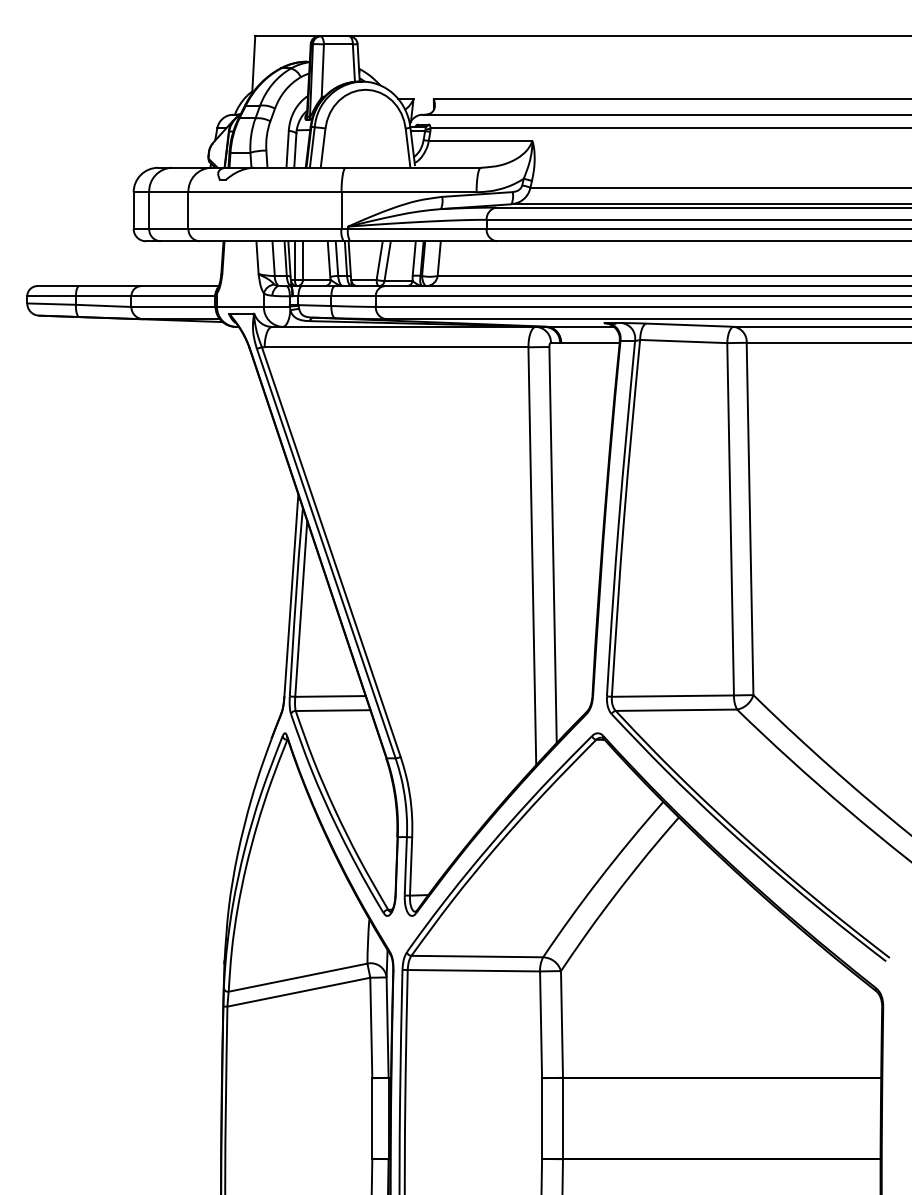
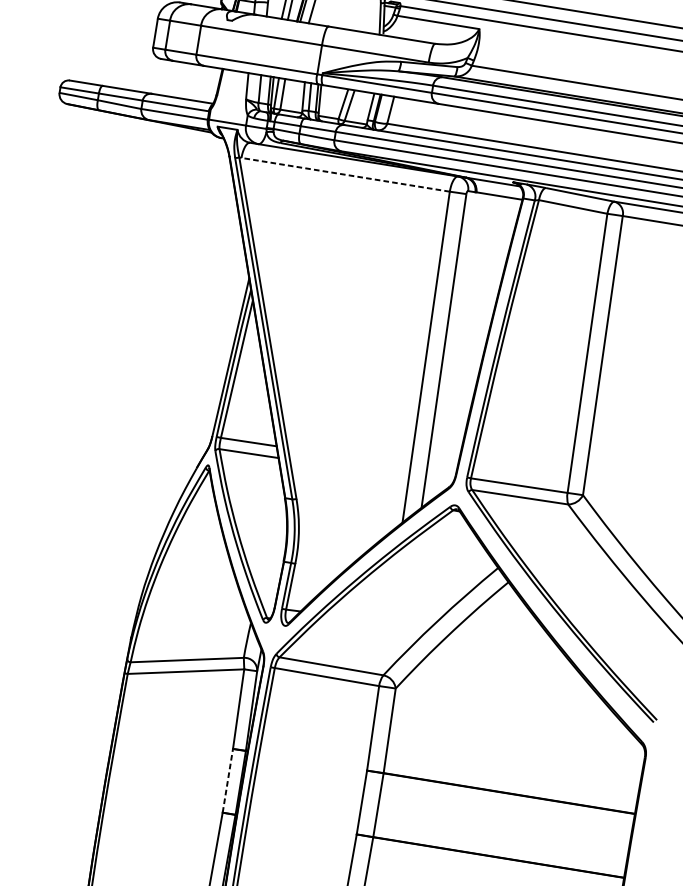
line: (396, 347) -> (345, 174), solid -> dashed
line: (372, 1118) -> (228, 780), solid -> dashed

